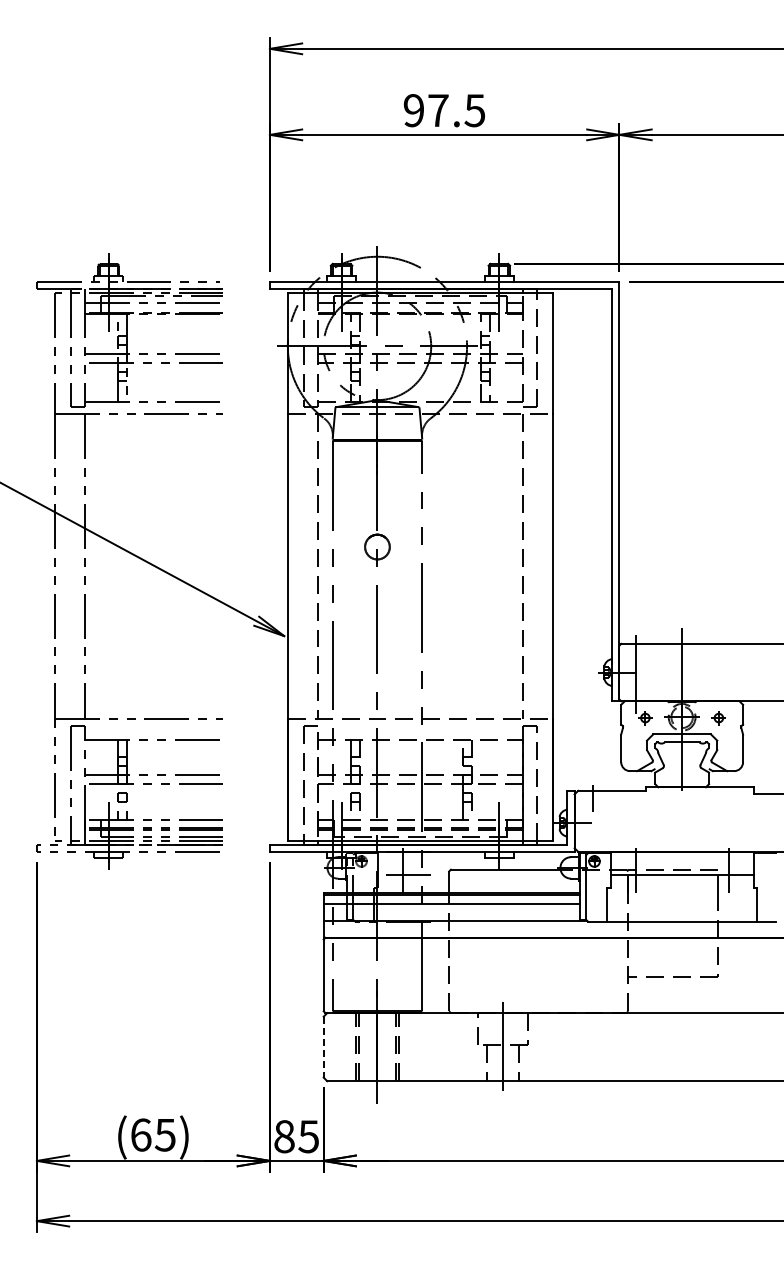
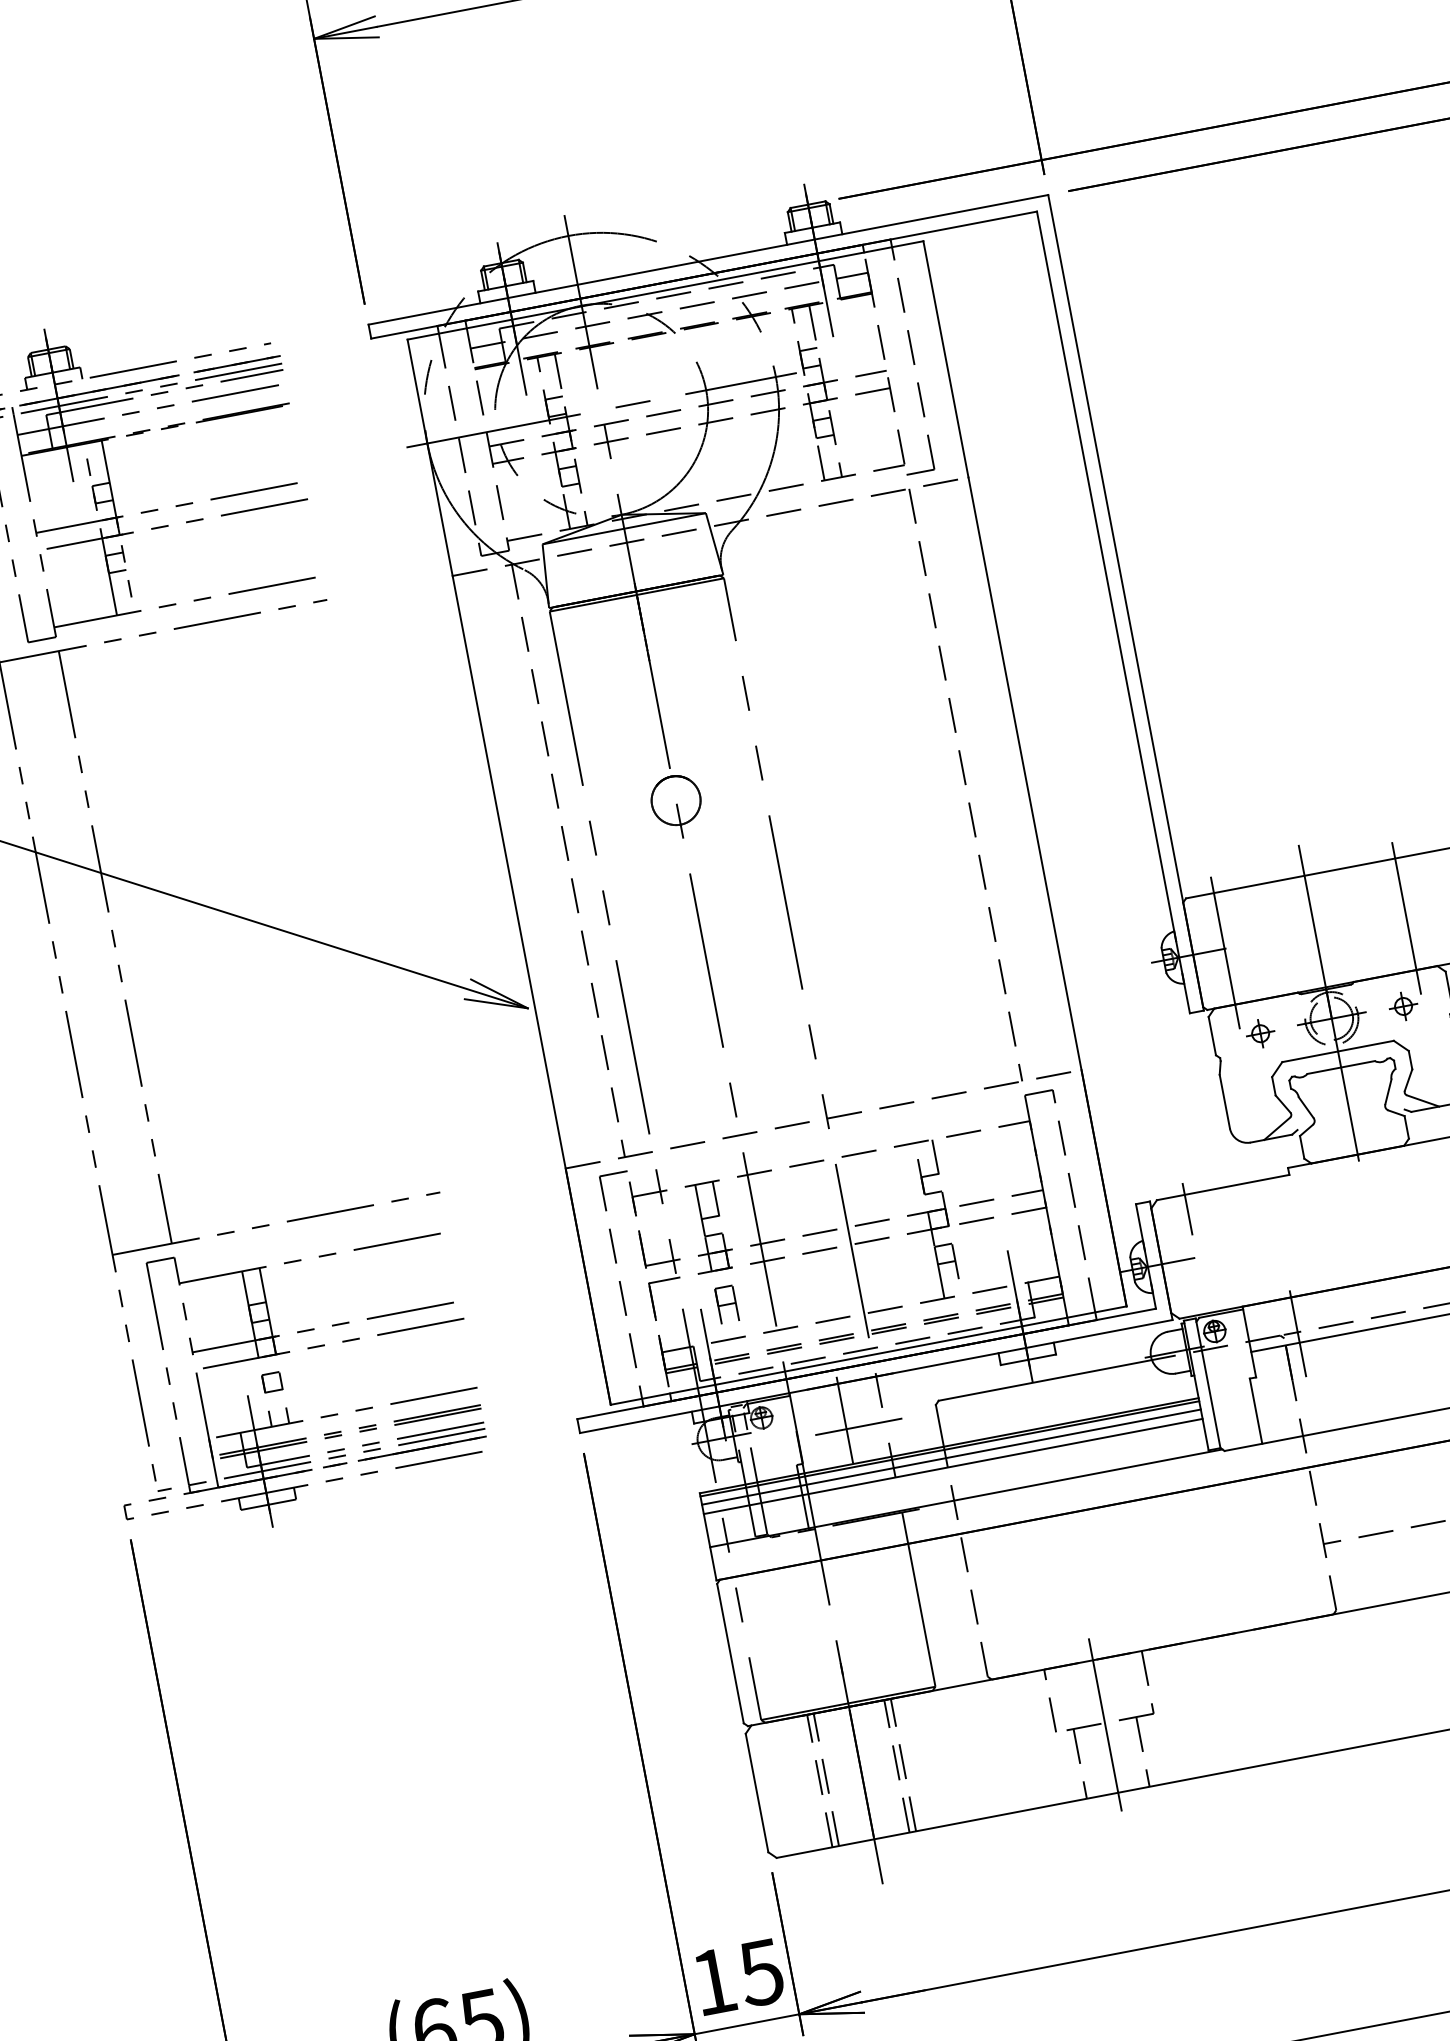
line: (728, 674) -> (1406, 918), added
line: (451, 898) -> (950, 1456), added
line: (323, 1047) -> (756, 1793), dashed -> solid
text: (284, 1136) -> (713, 1981), 85 -> 15

